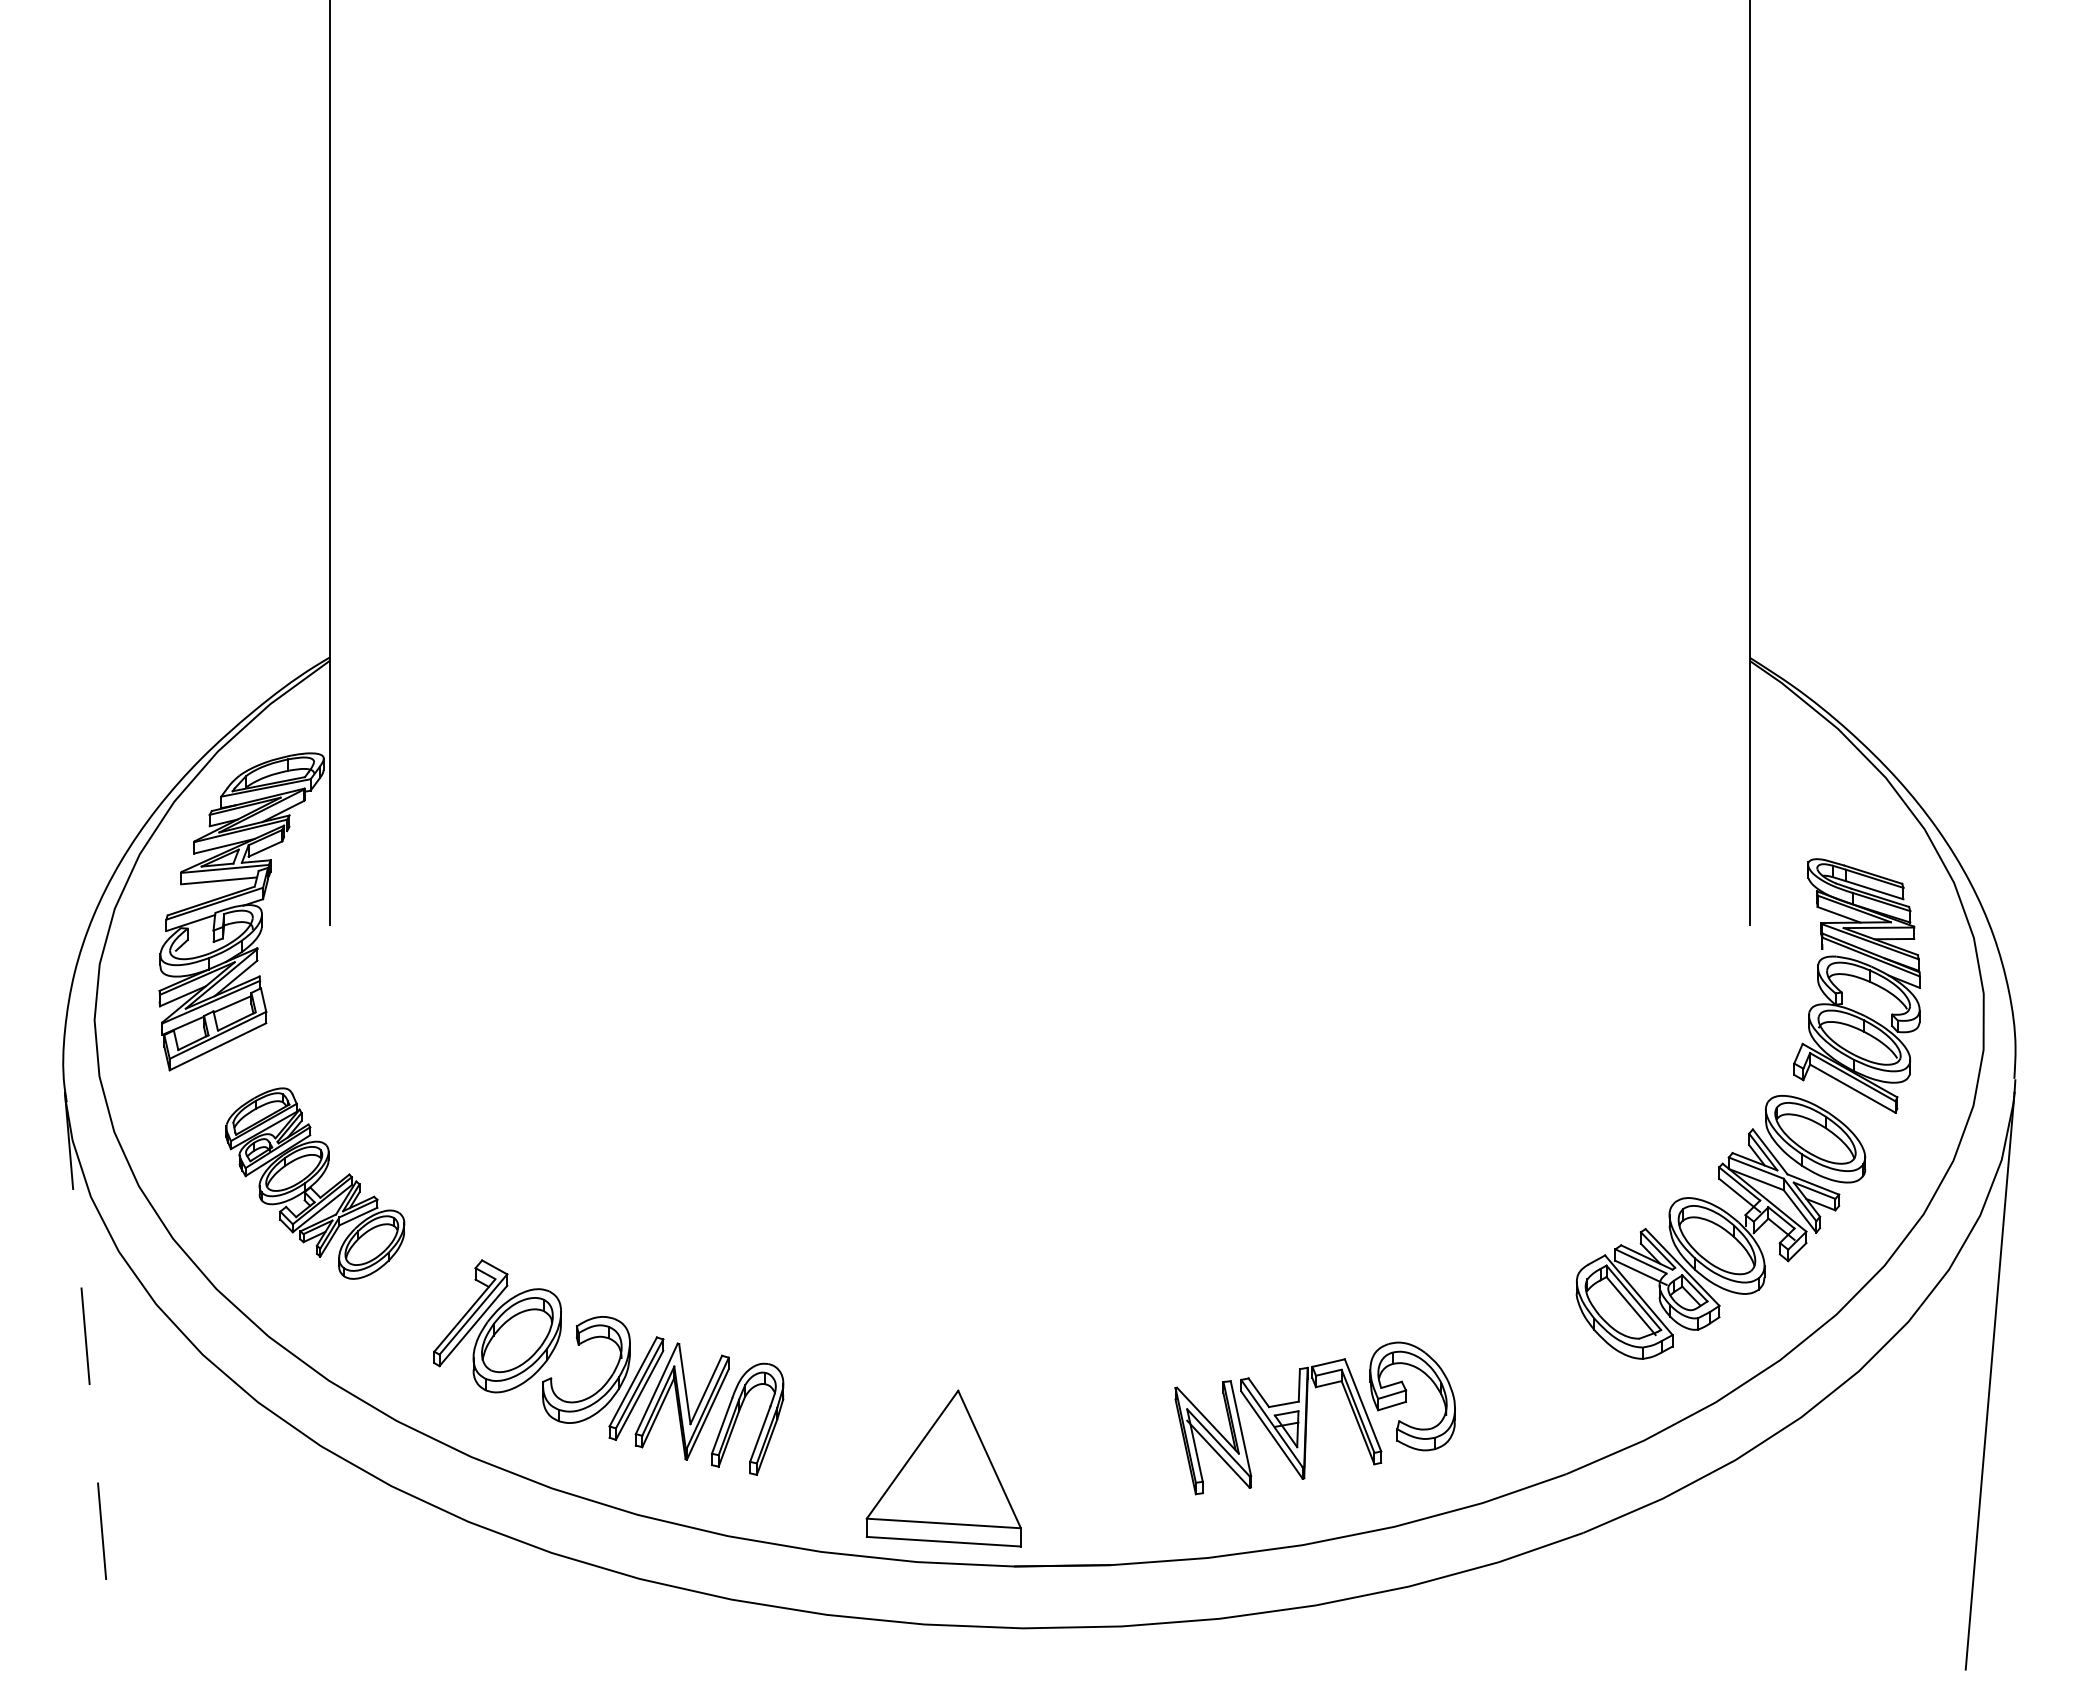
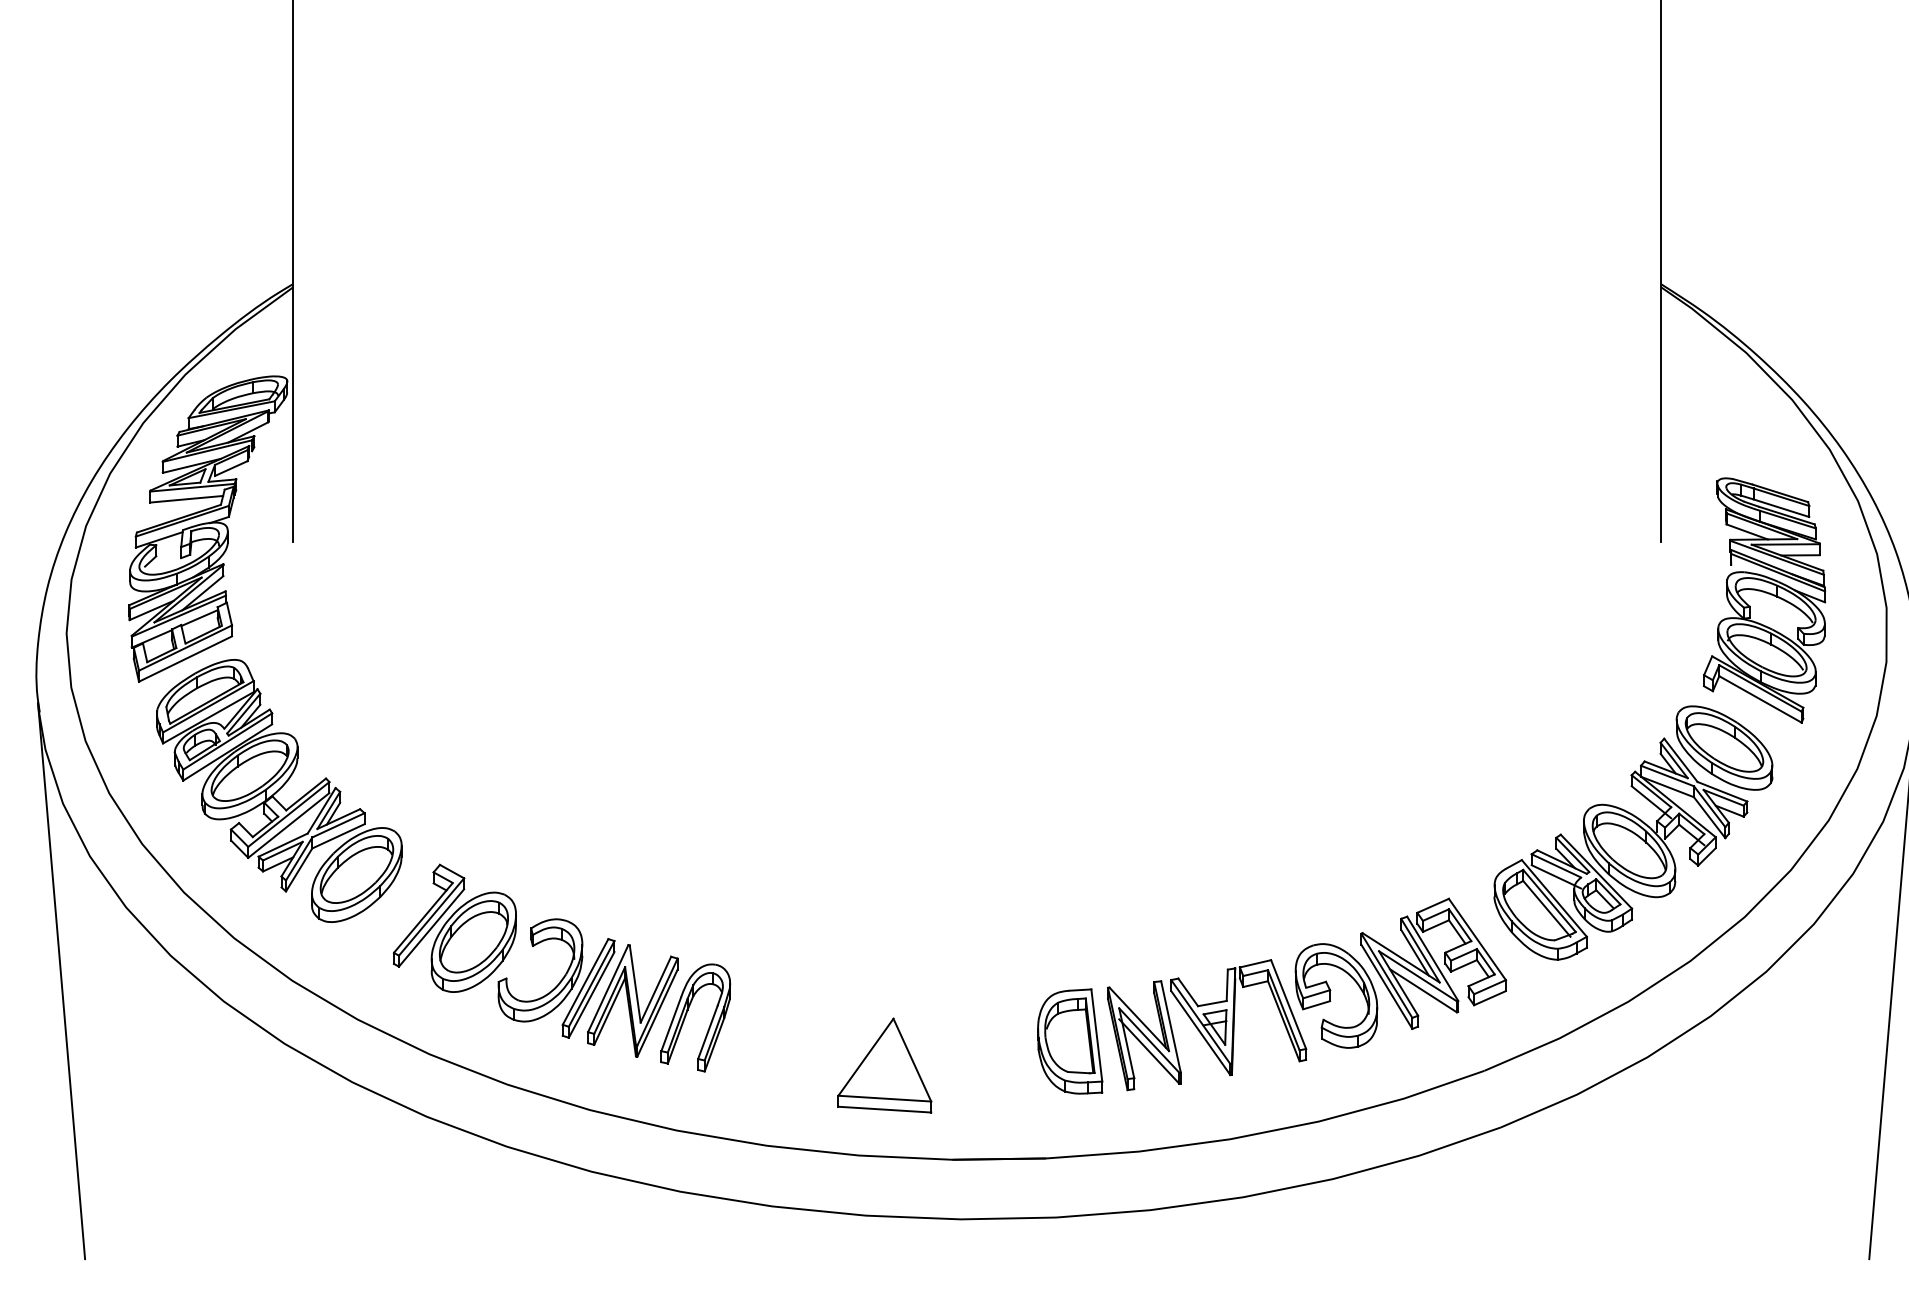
part: (315, 1183) -> (279, 790), size x1.43
part: (1513, 1362) -> (1433, 963), added
line: (89, 1381) -> (61, 981), dashed -> solid
part: (1136, 1443) -> (1070, 1041), added
part: (943, 1468) -> (884, 1065), size x0.62

